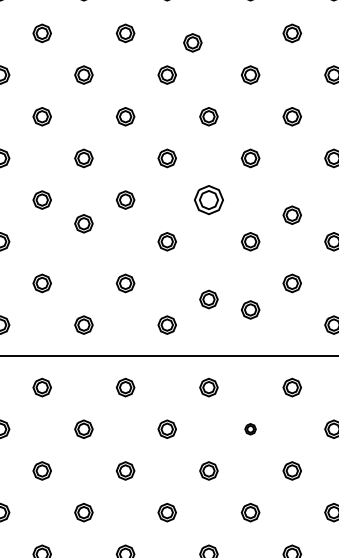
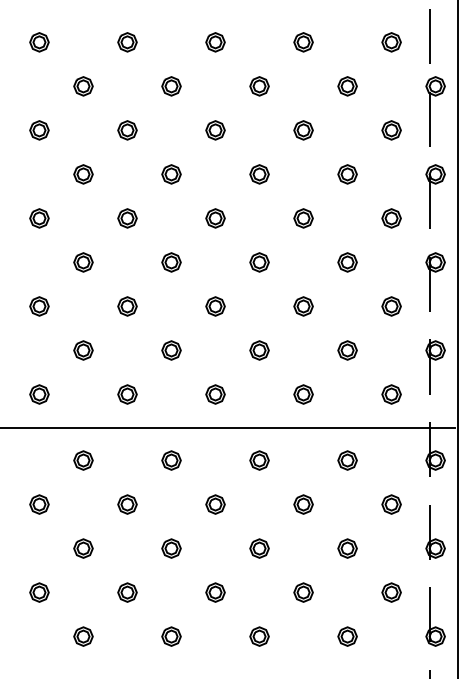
part: (192, 42) -> (259, 86), moved
part: (208, 200) -> (259, 262), size x0.62
part: (292, 215) -> (347, 262), moved
part: (83, 223) -> (127, 306), moved
part: (208, 299) -> (259, 350), moved
part: (250, 309) -> (303, 394), moved
part: (250, 429) -> (303, 504), size x1.67

